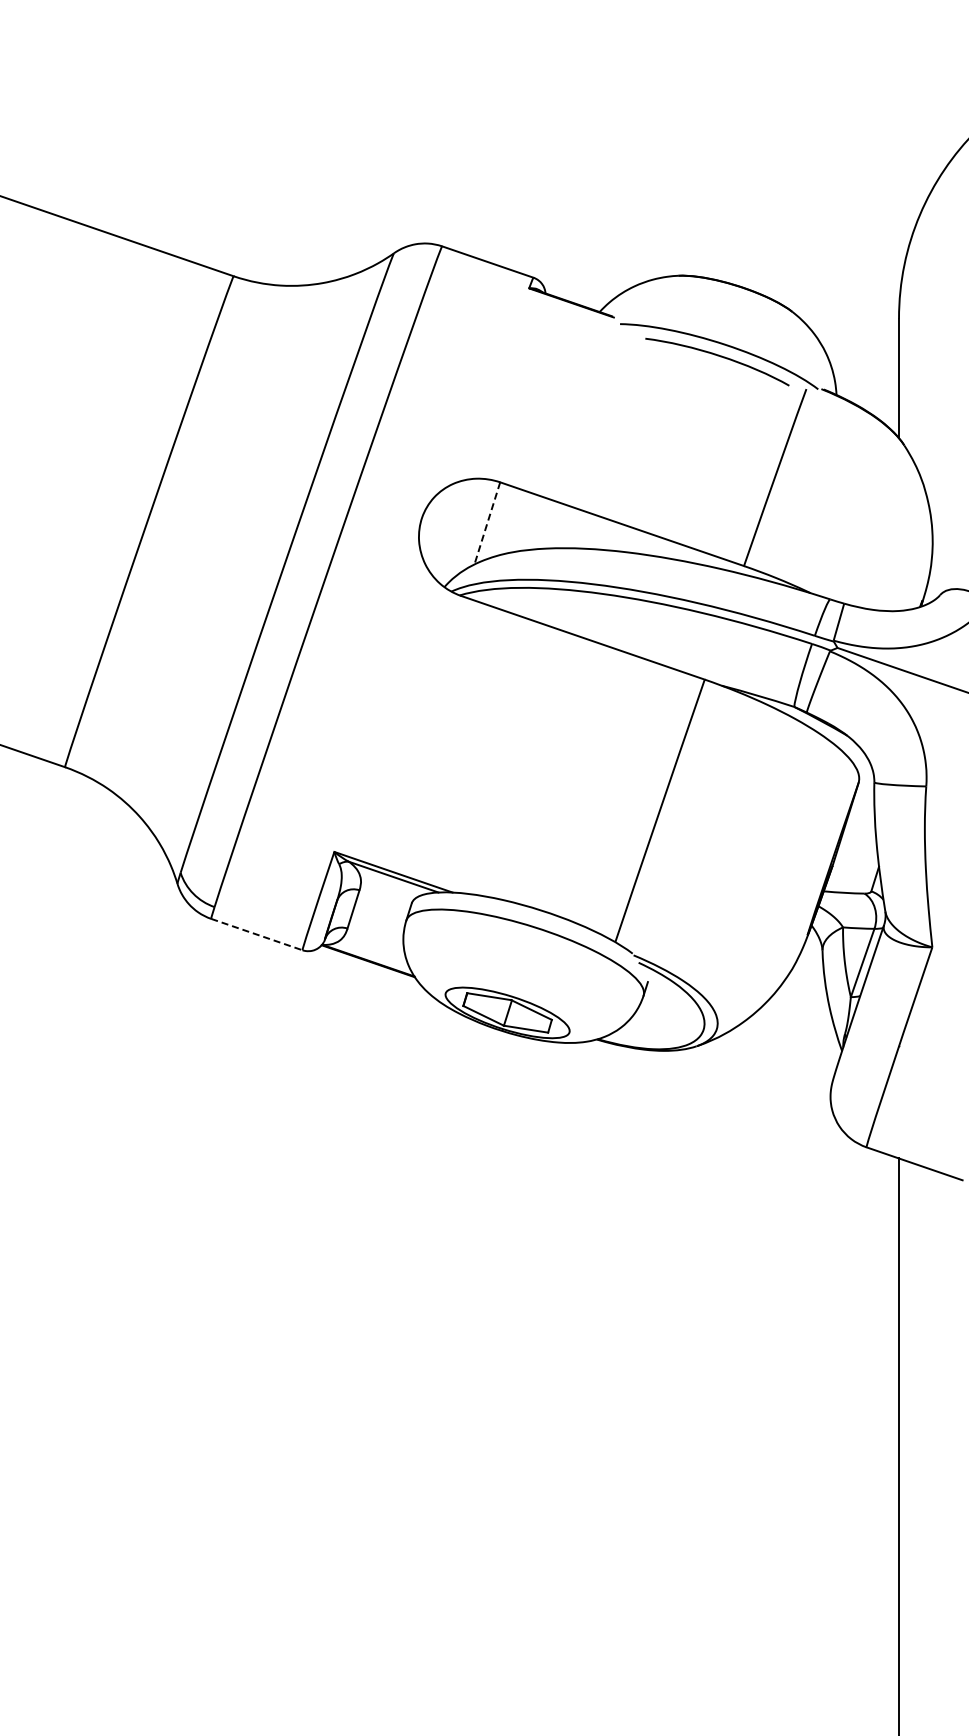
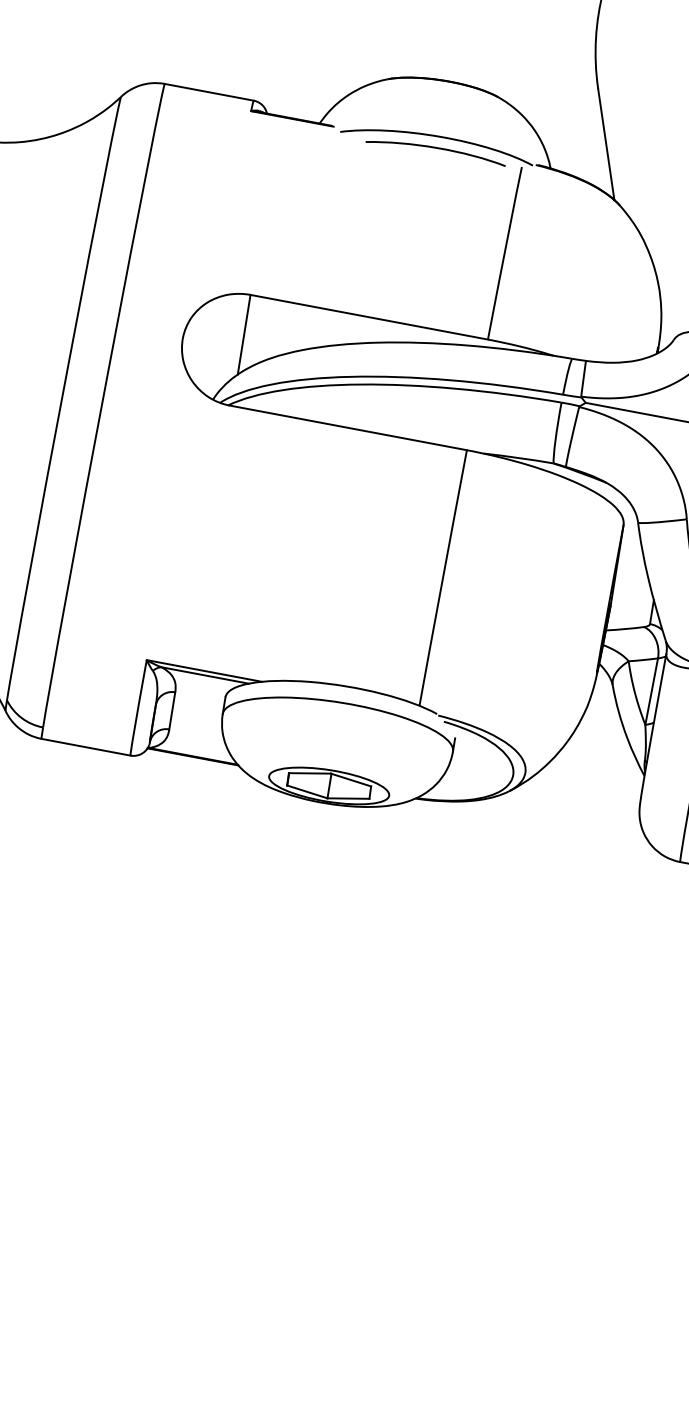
line: (487, 523) -> (244, 334), dashed -> solid
line: (257, 934) -> (86, 747), dashed -> solid

